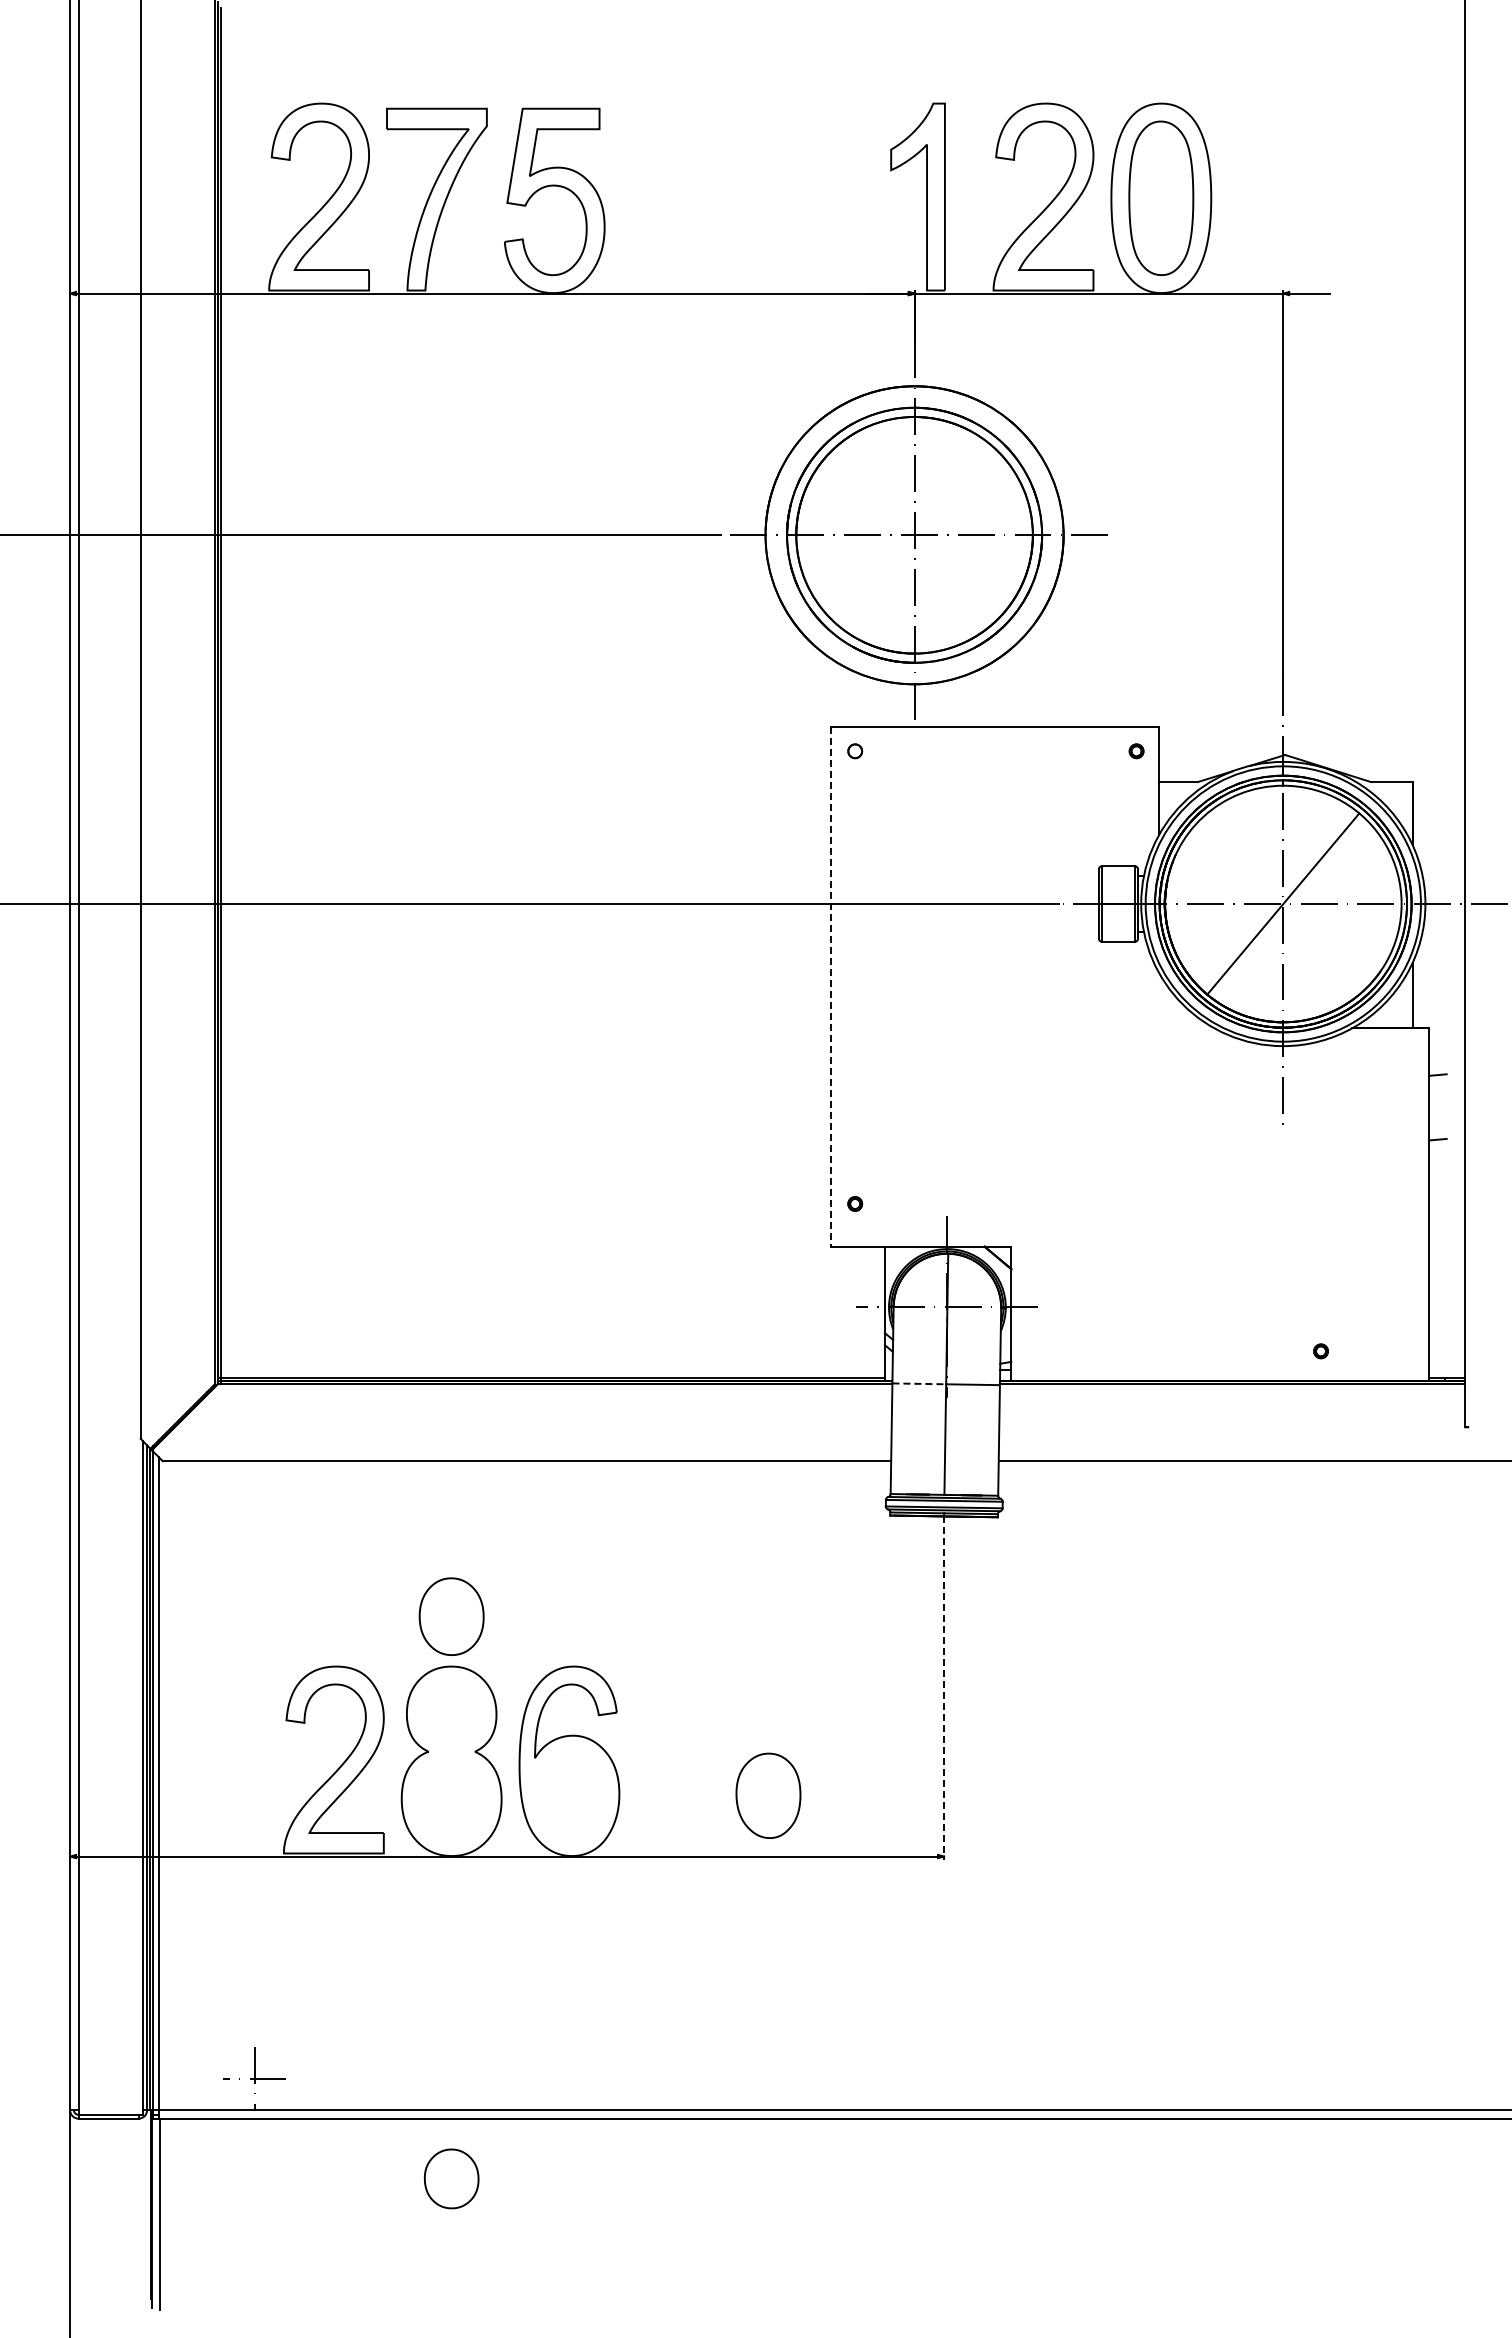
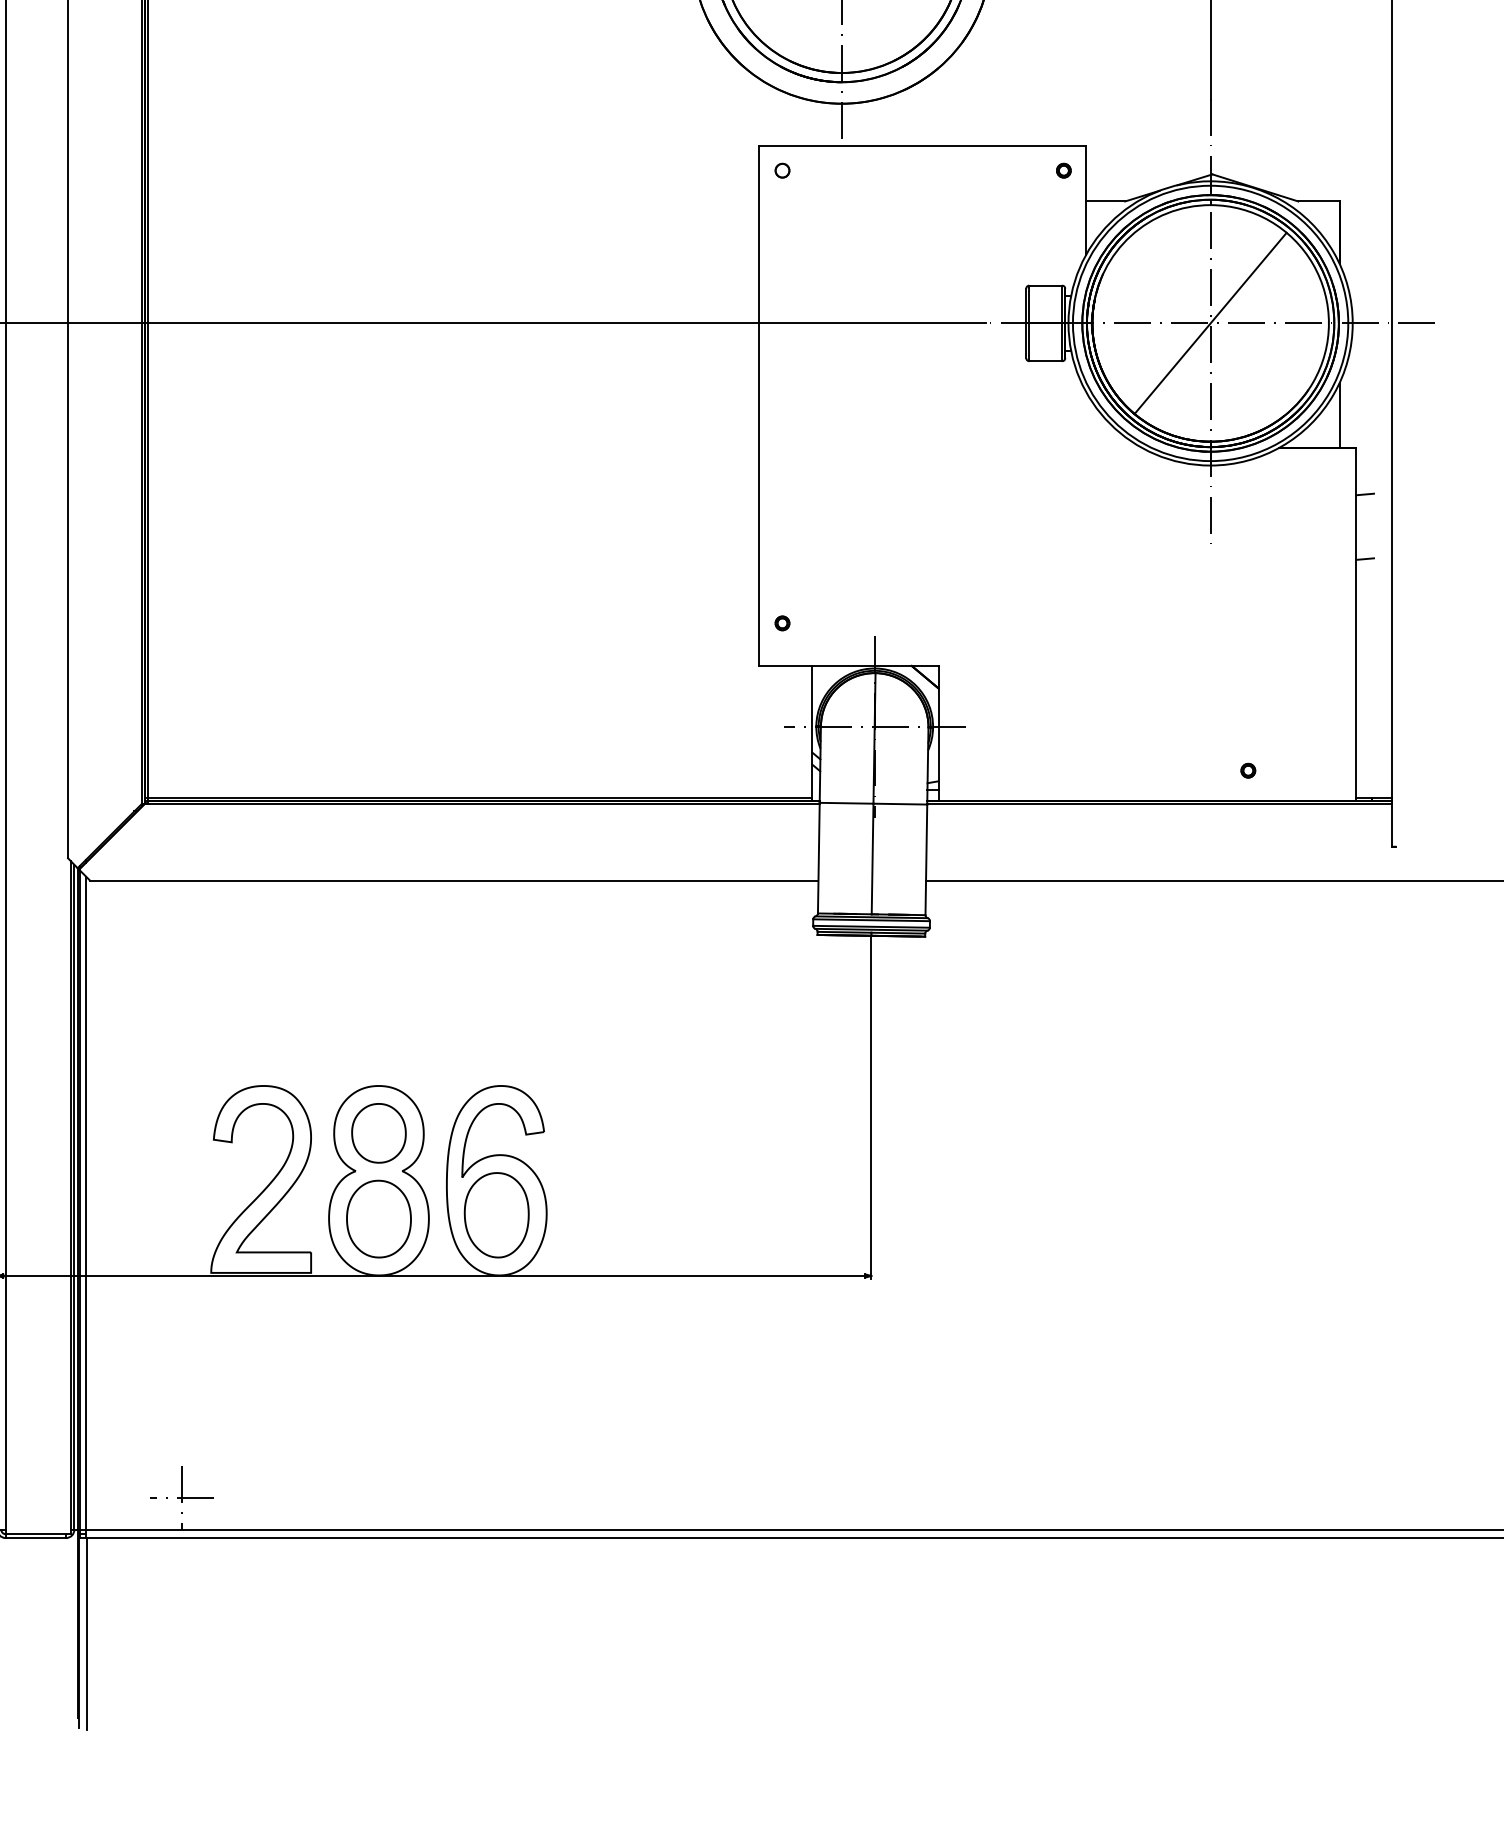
line: (831, 986) -> (758, 405), dashed -> solid
line: (919, 1383) -> (846, 802), dashed -> solid
part: (451, 1616) -> (378, 1218), moved
line: (944, 1688) -> (871, 1107), dashed -> solid
part: (768, 1795) -> (496, 1214), moved
part: (451, 2178) -> (378, 1132), moved

